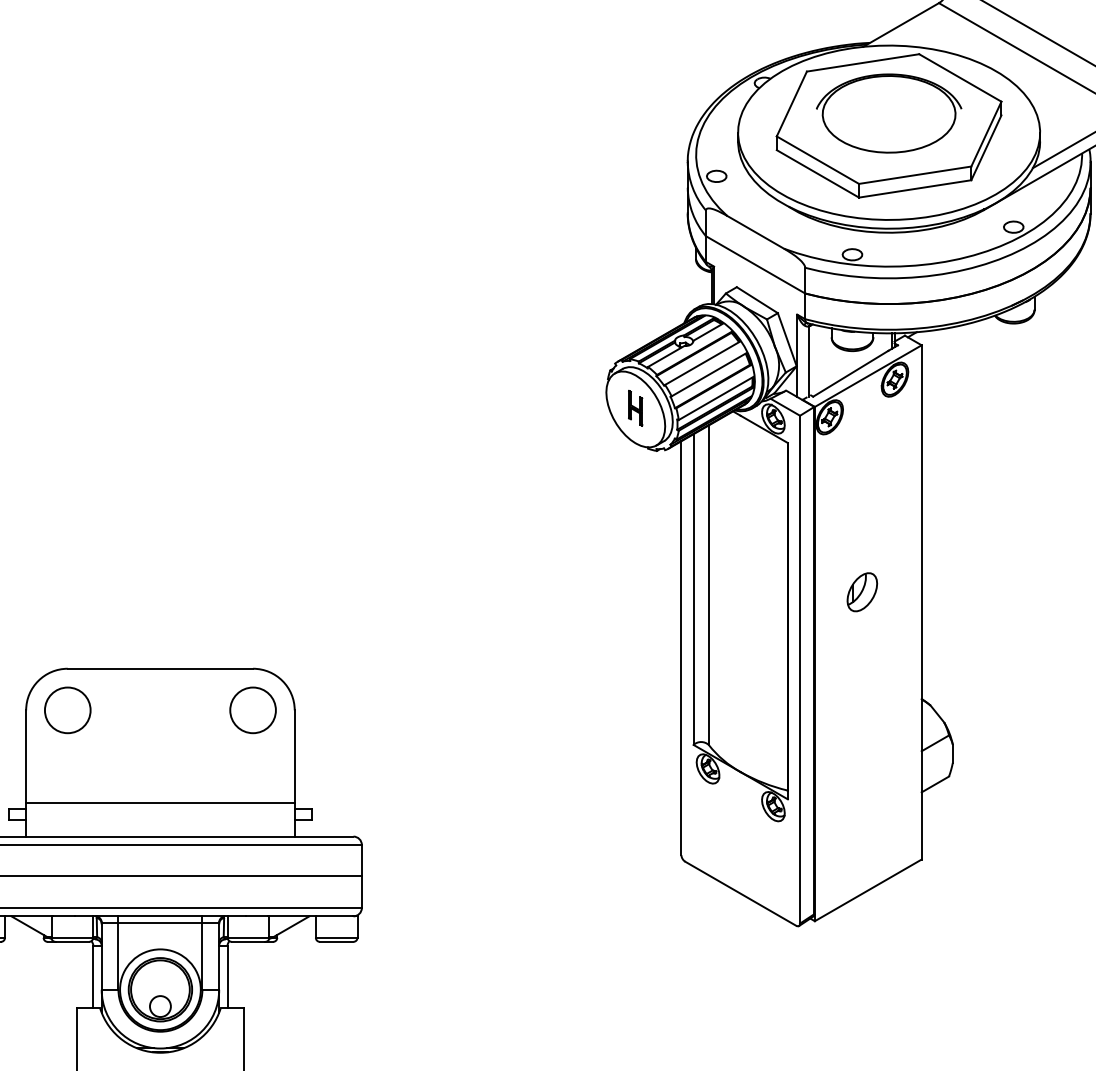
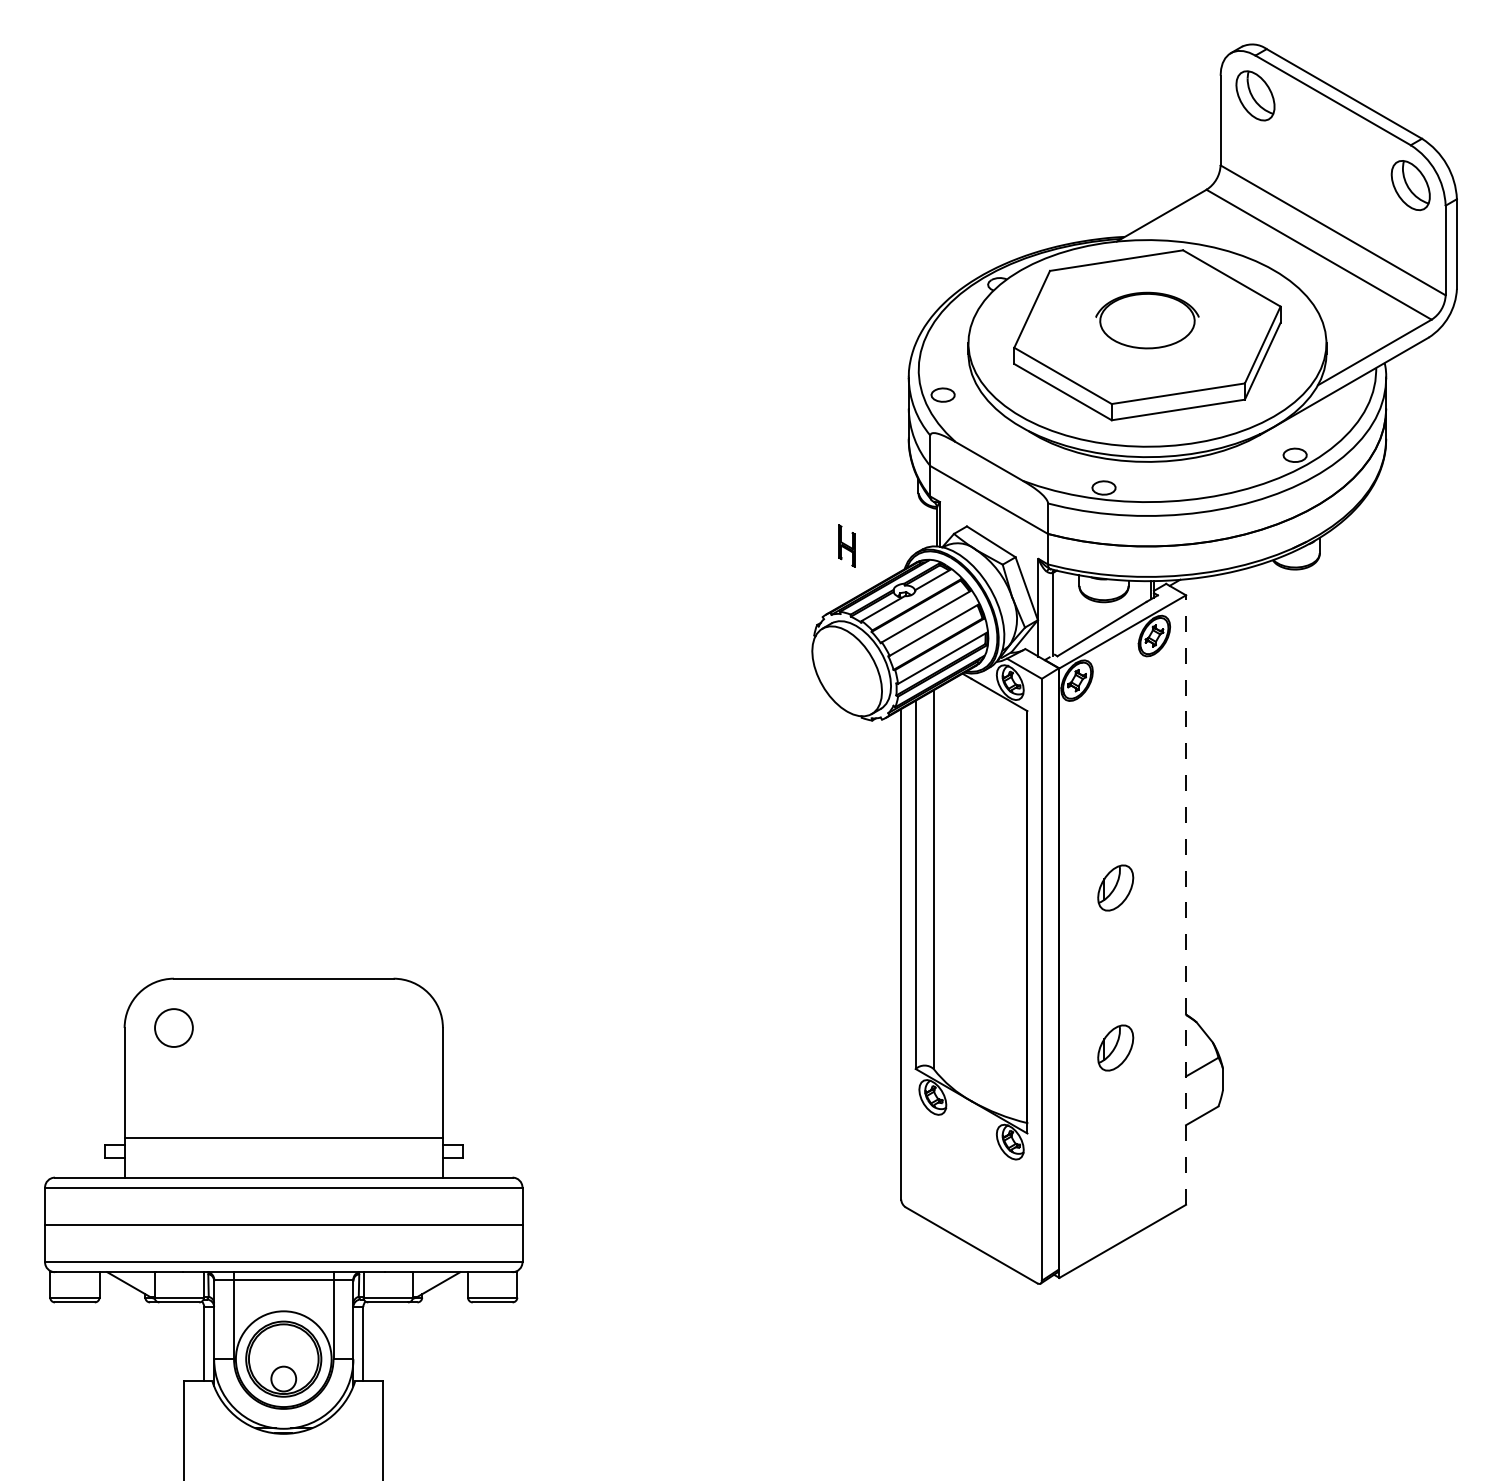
part: (889, 113) -> (1147, 320), size x0.6
part: (635, 407) -> (846, 545), moved
line: (922, 602) -> (1186, 900), solid -> dashed
circle: (67, 709) -> (173, 1027), size x0.7
circle: (253, 709) -> (393, 1027), removed
part: (862, 726) -> (1115, 1047), added

